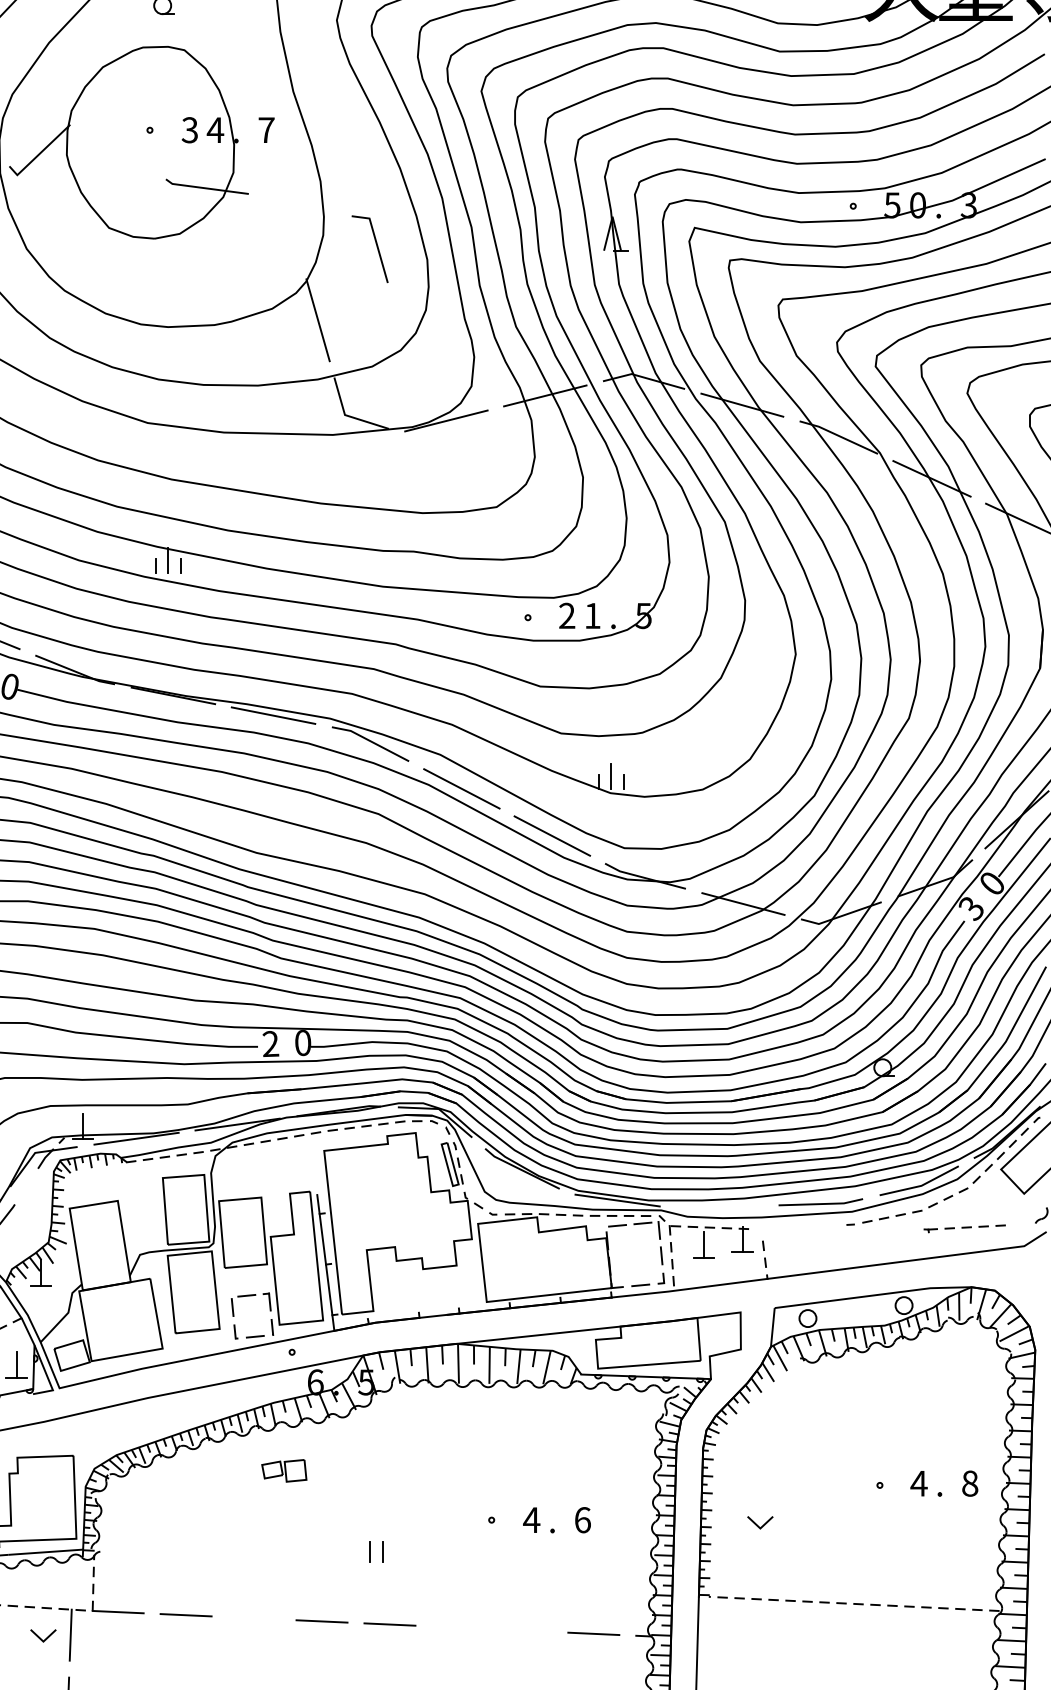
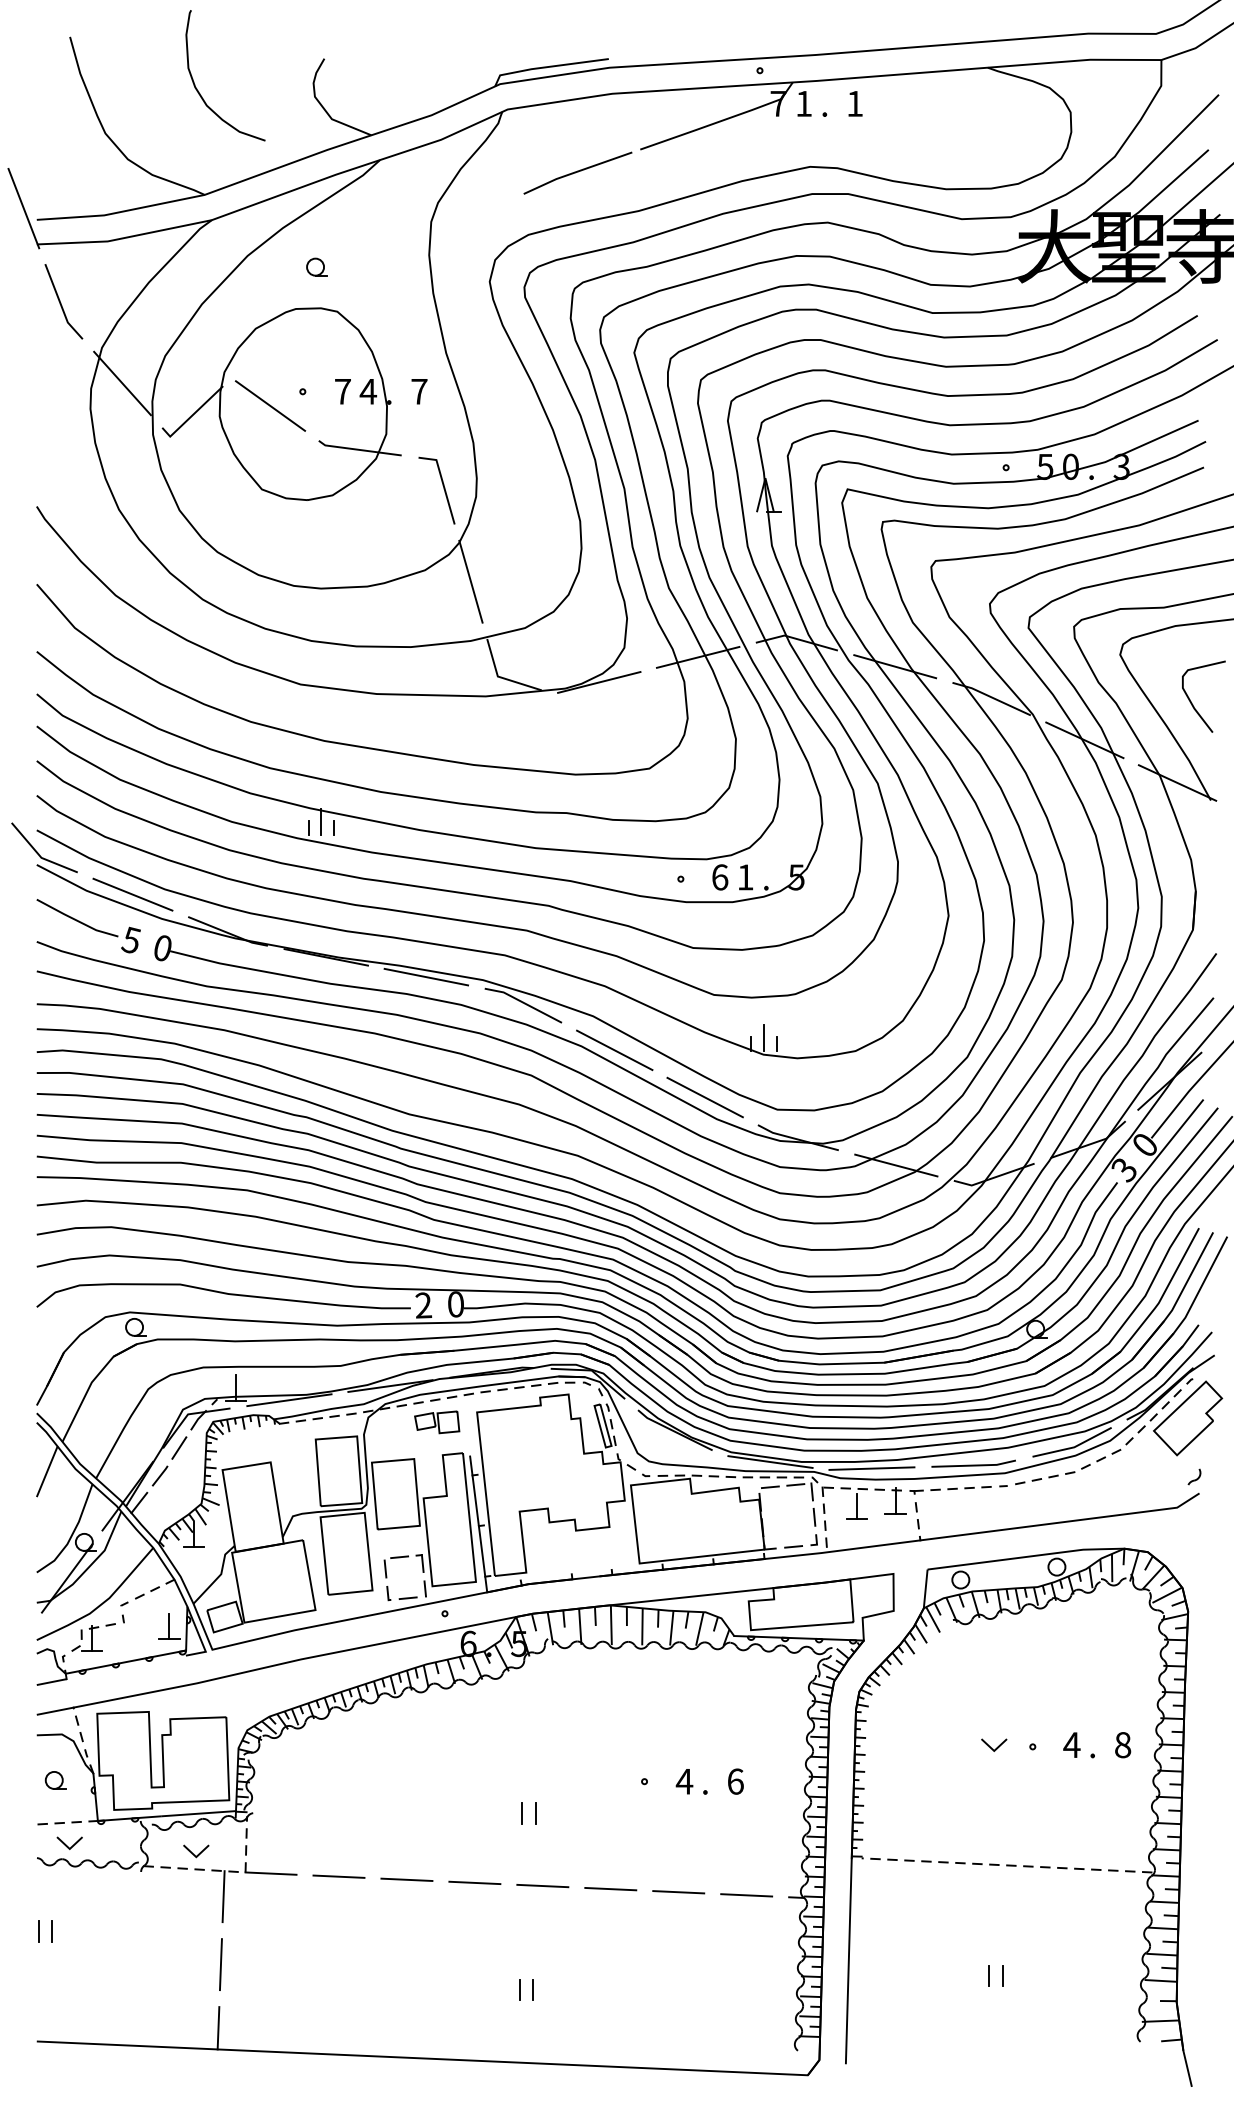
text: (189, 130) -> (342, 391), 3 -> 7
line: (117, 144) -> (270, 405), added
line: (376, 248) -> (443, 489), moved
text: (567, 616) -> (720, 877), 2 -> 6
line: (26, 1186) -> (179, 1447), added
line: (718, 1207) -> (871, 1468), added
part: (964, 1229) -> (950, 1490), moved
part: (284, 1471) -> (437, 1422), moved
line: (763, 1524) -> (997, 1746), moved
line: (253, 1618) -> (406, 1879), added
line: (457, 1627) -> (610, 1888), added
line: (525, 1631) -> (678, 1892), added
line: (45, 1638) -> (198, 1853), moved

